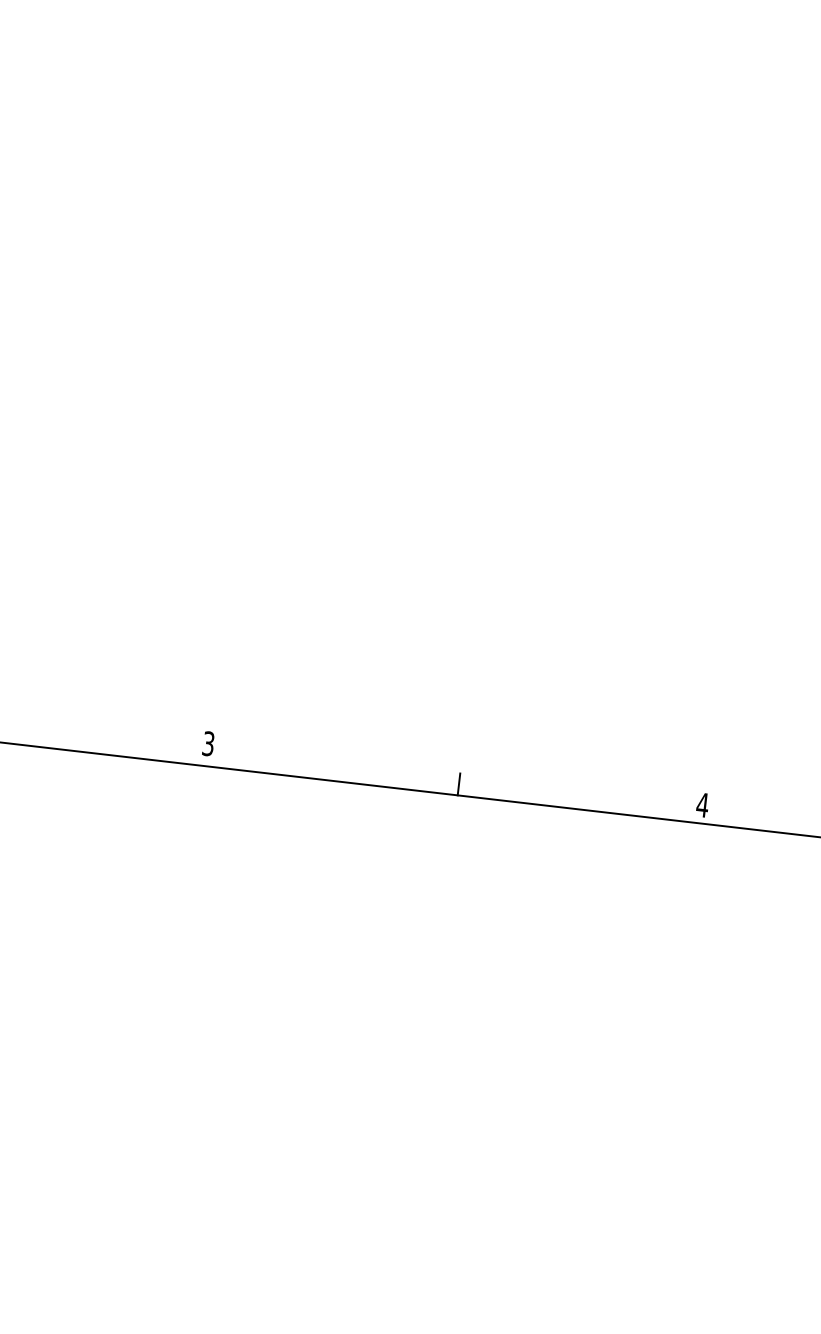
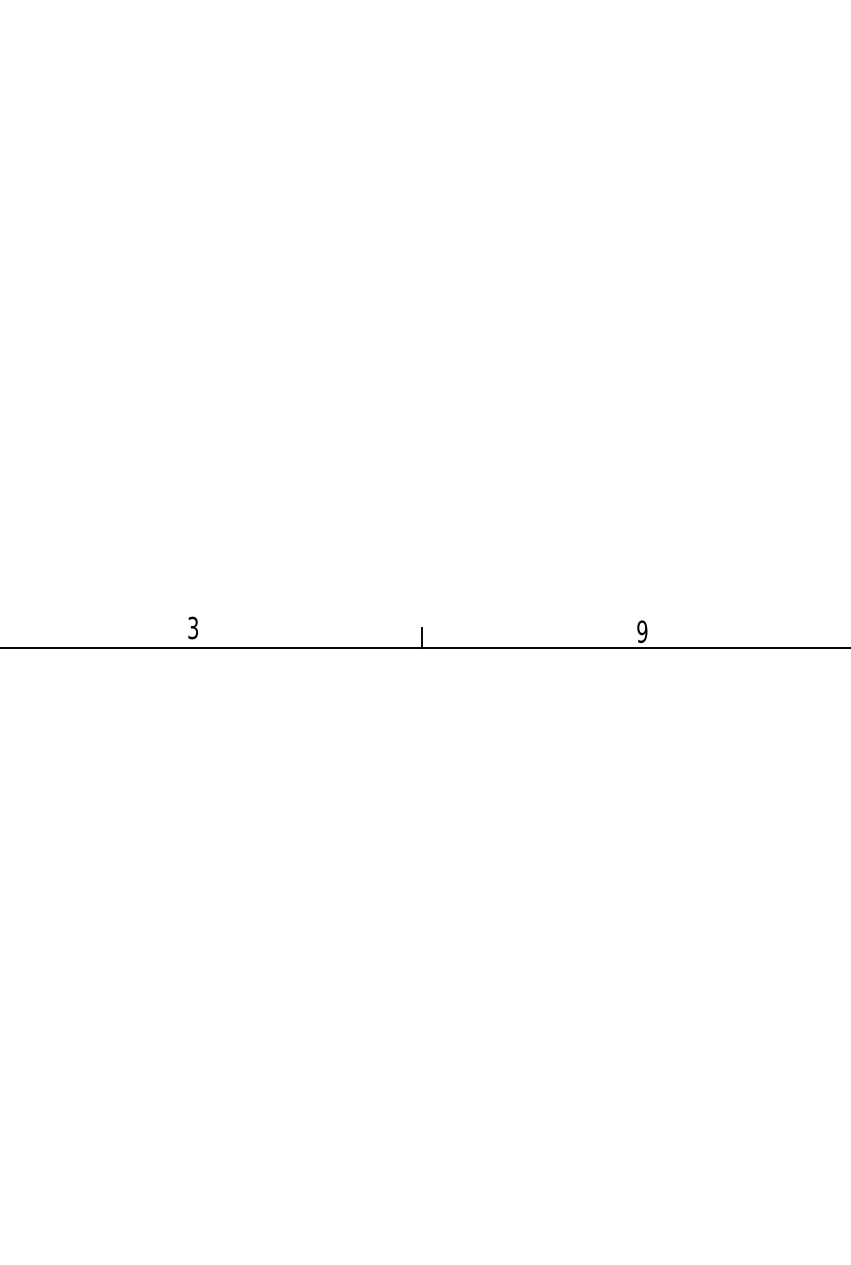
text: (702, 804) -> (642, 631), 4 -> 9

